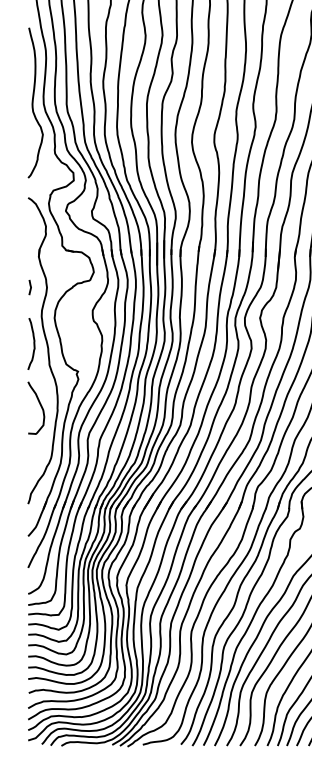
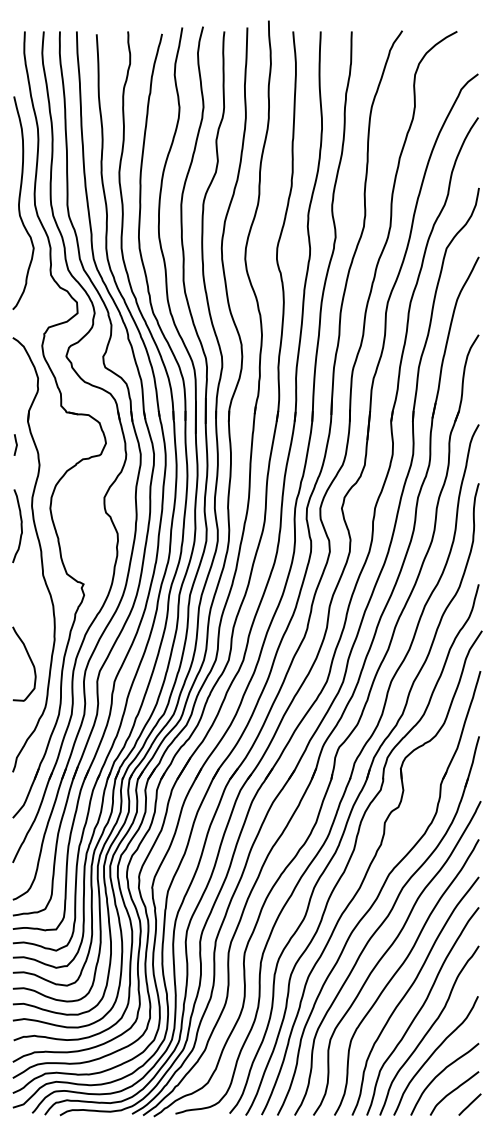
line: (30, 286) -> (15, 443), moved
curve: (33, 344) -> (20, 526), moved
curve: (40, 406) -> (30, 661), moved

